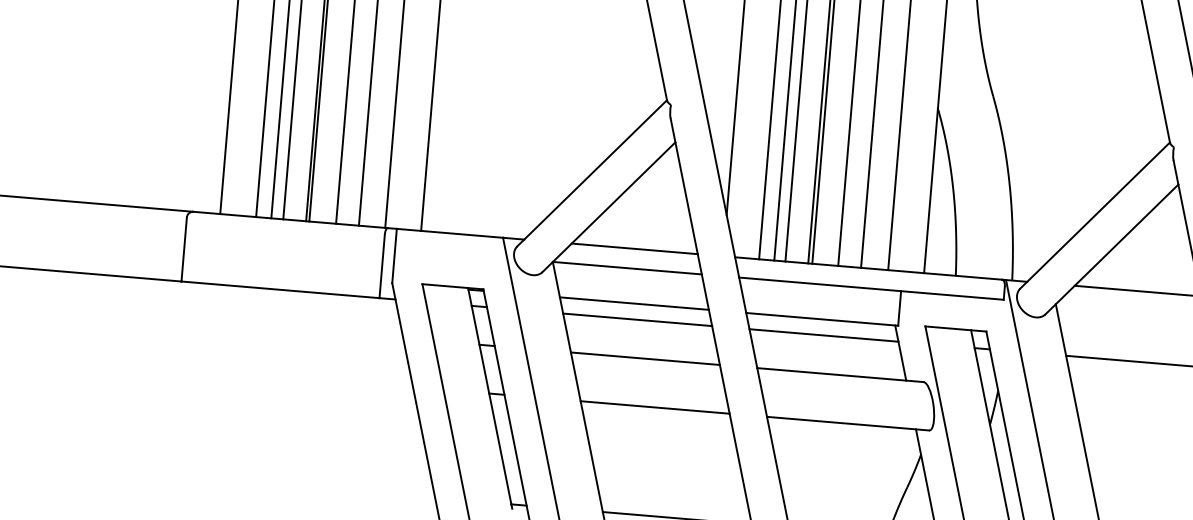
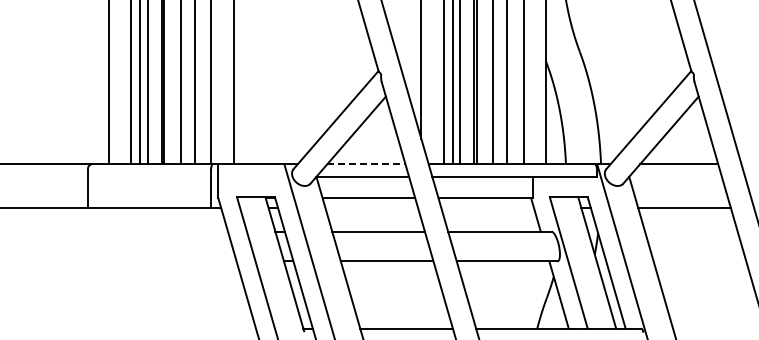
line: (635, 248) -> (366, 164), solid -> dashed
line: (637, 320) -> (371, 208), removed
line: (823, 336) -> (487, 208), removed

